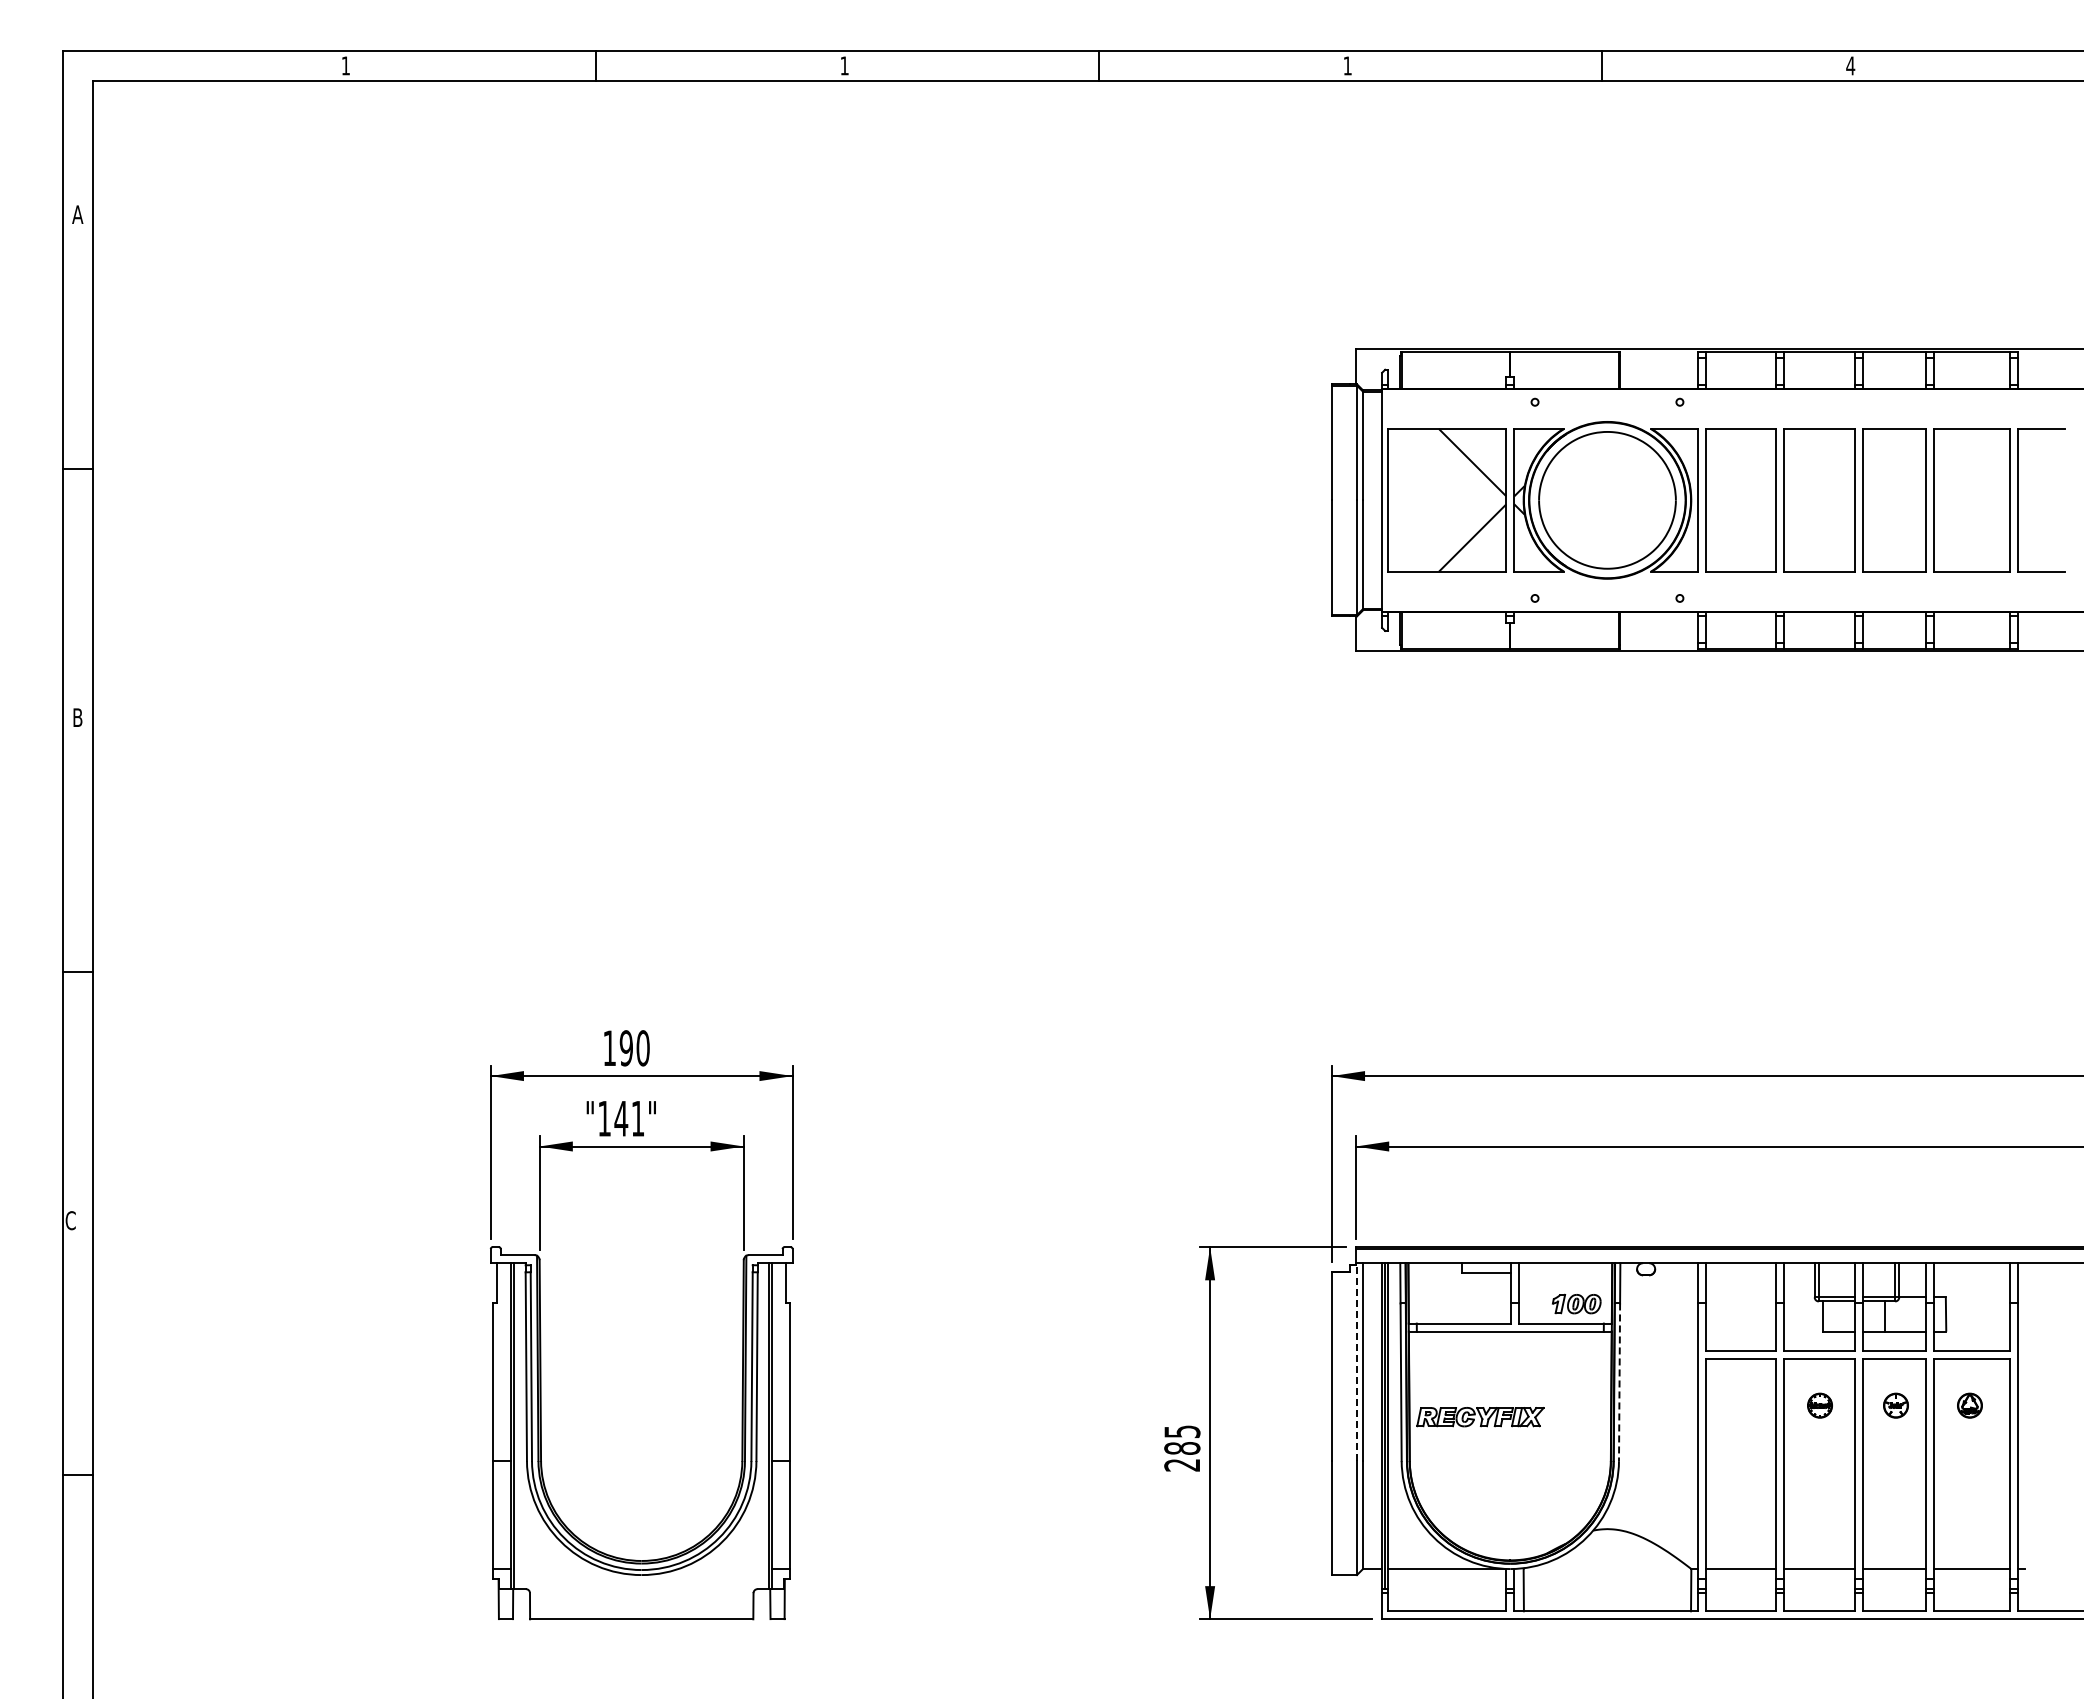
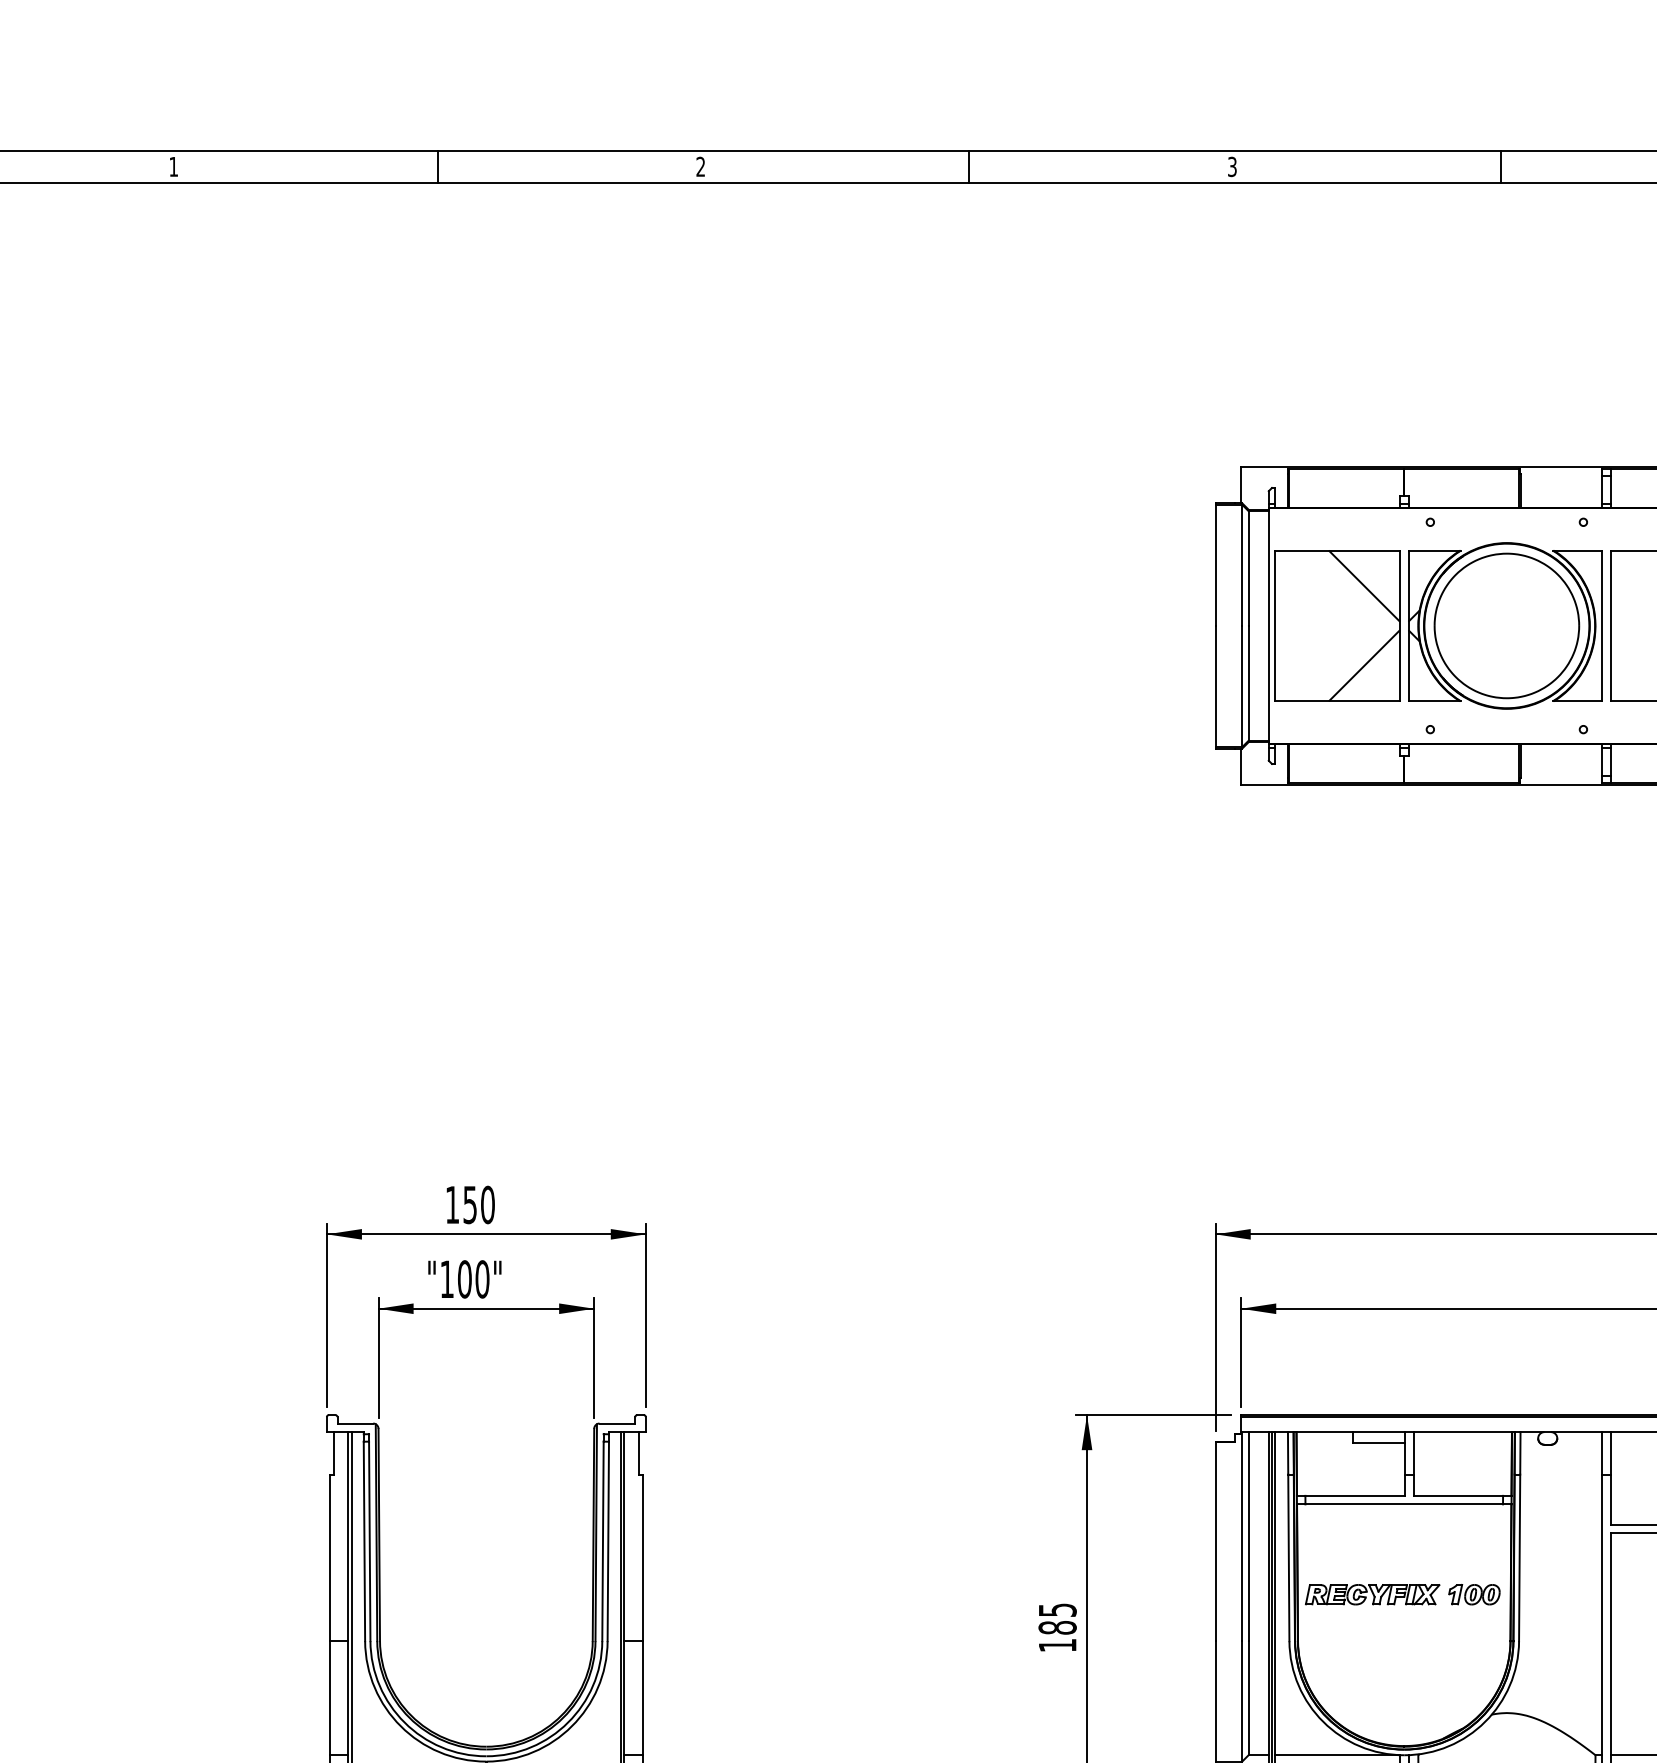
text: (844, 65) -> (700, 166), 1 -> 2
text: (1347, 65) -> (1232, 166), 1 -> 3
text: (625, 1048) -> (469, 1205), 190 -> 150
text: (629, 1118) -> (473, 1279), "141" -> "100"
part: (1576, 1303) -> (1474, 1594), moved
line: (1357, 1362) -> (1242, 1536), dashed -> solid
line: (1619, 1382) -> (1519, 1558), dashed -> solid
text: (1181, 1465) -> (1056, 1645), 285 -> 185

